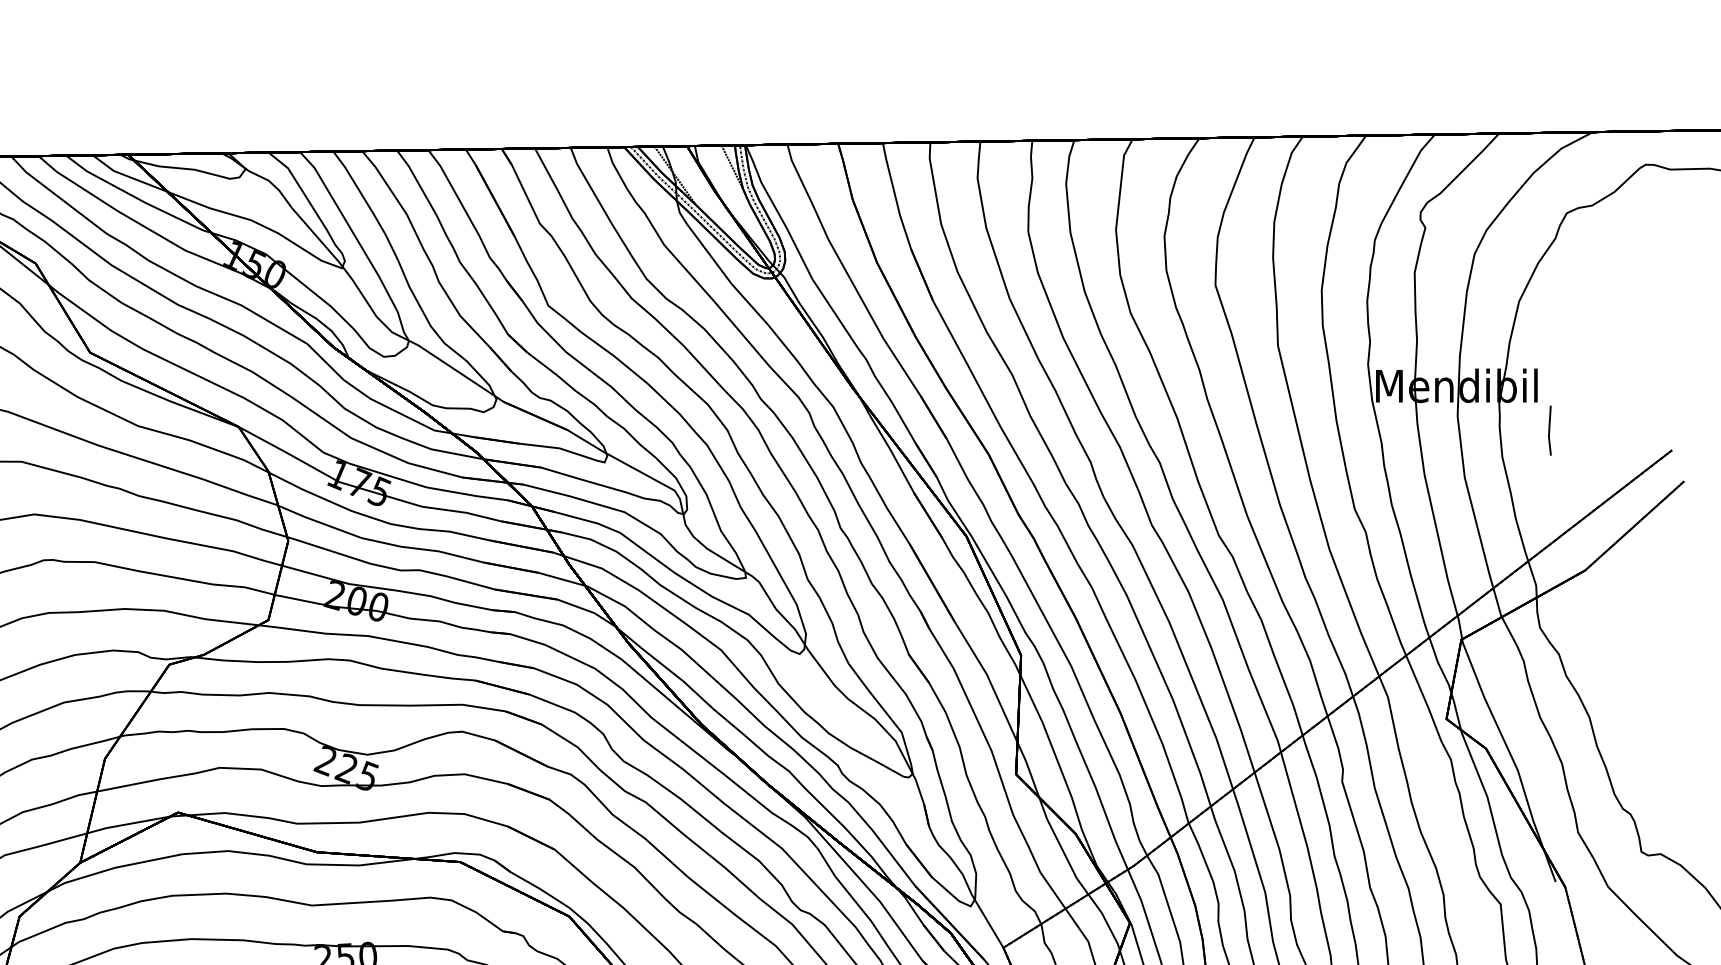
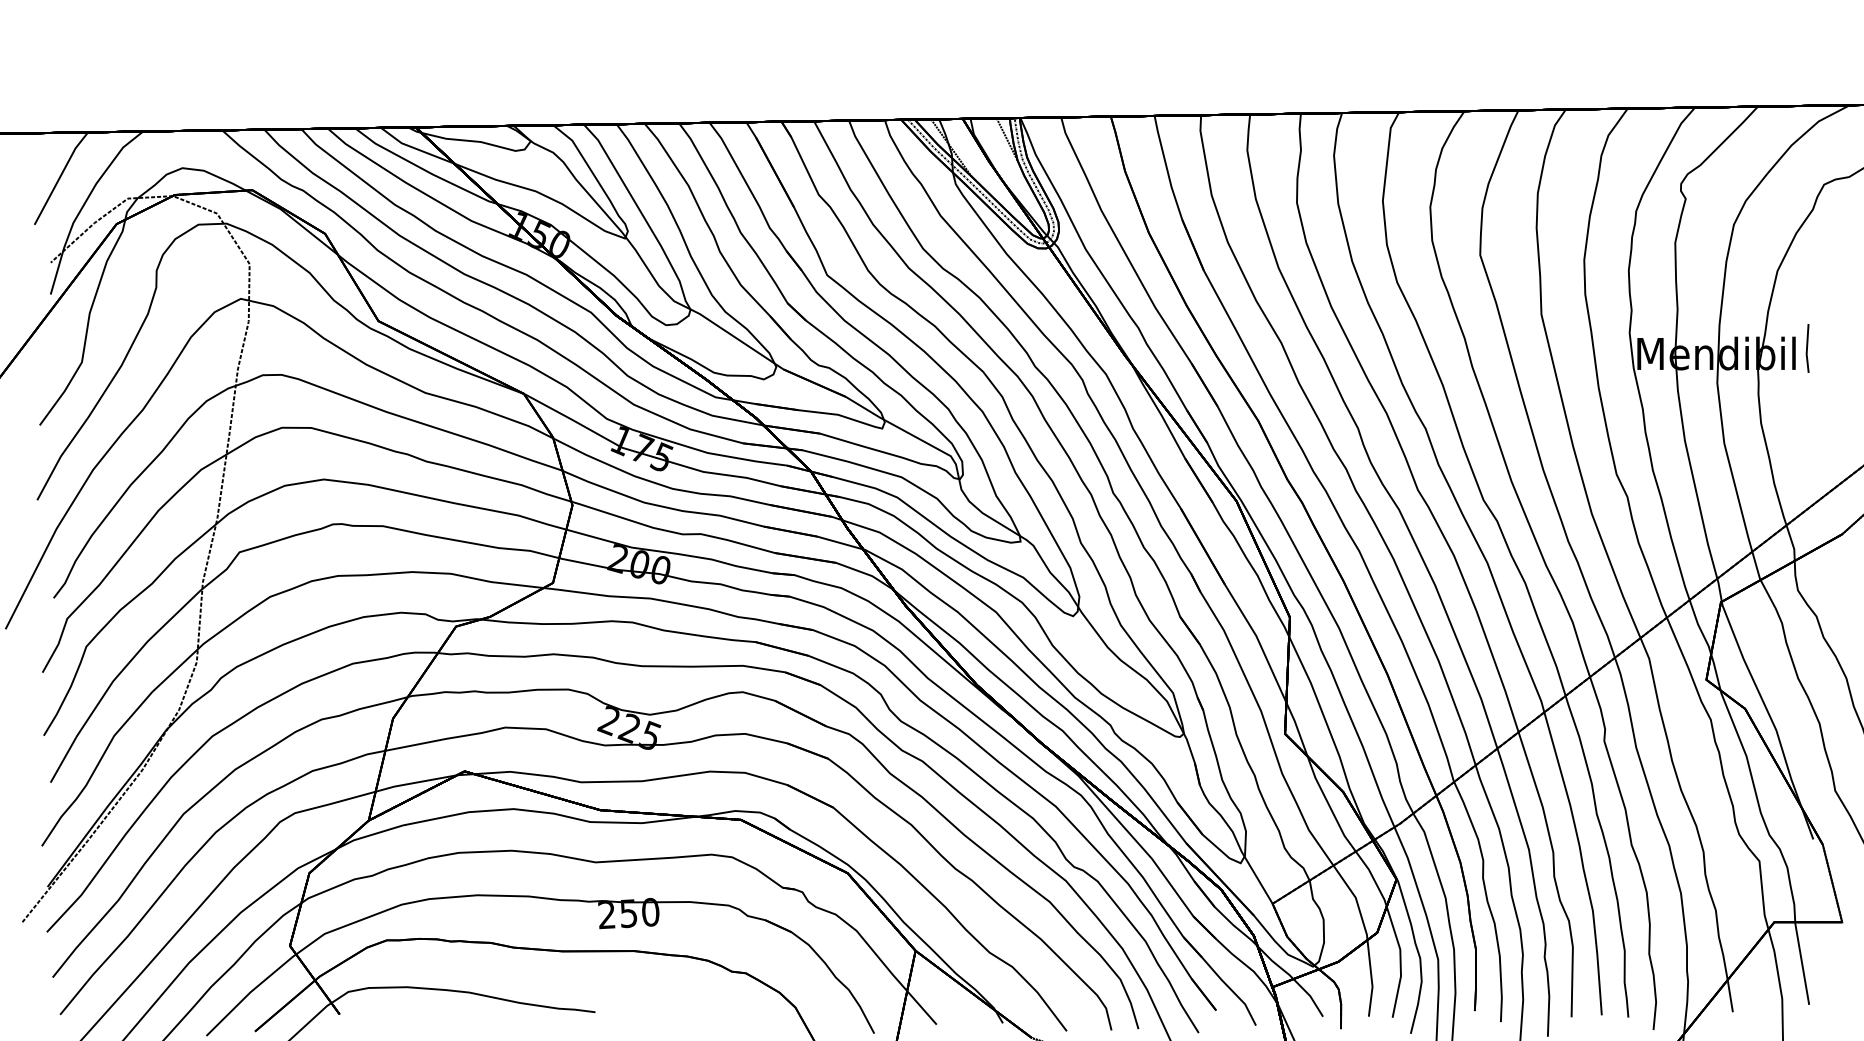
line: (1549, 430) -> (1807, 348), moved

